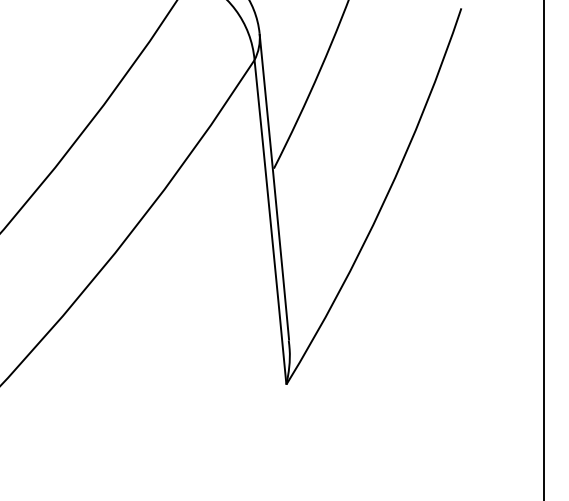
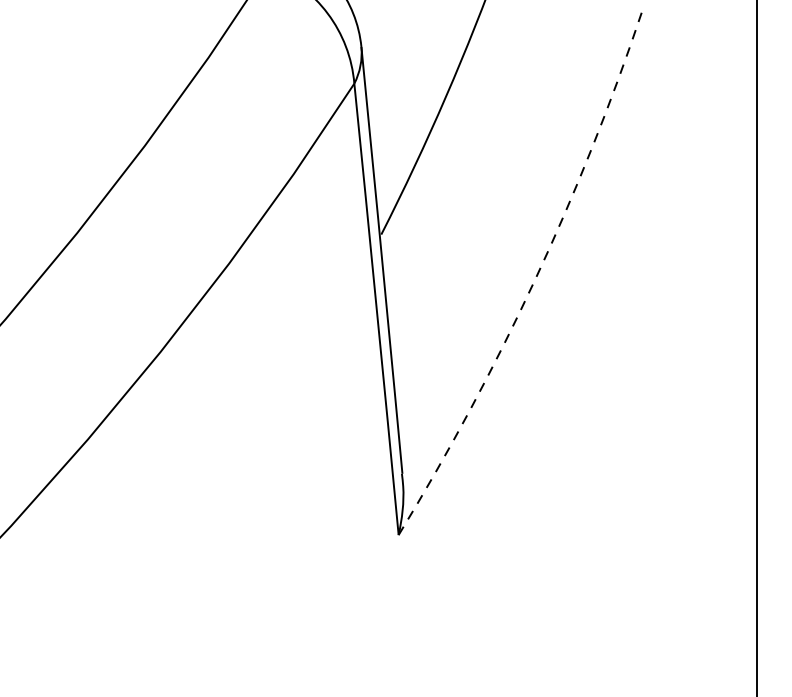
arc: (384, 201) -> (535, 280), solid -> dashed

